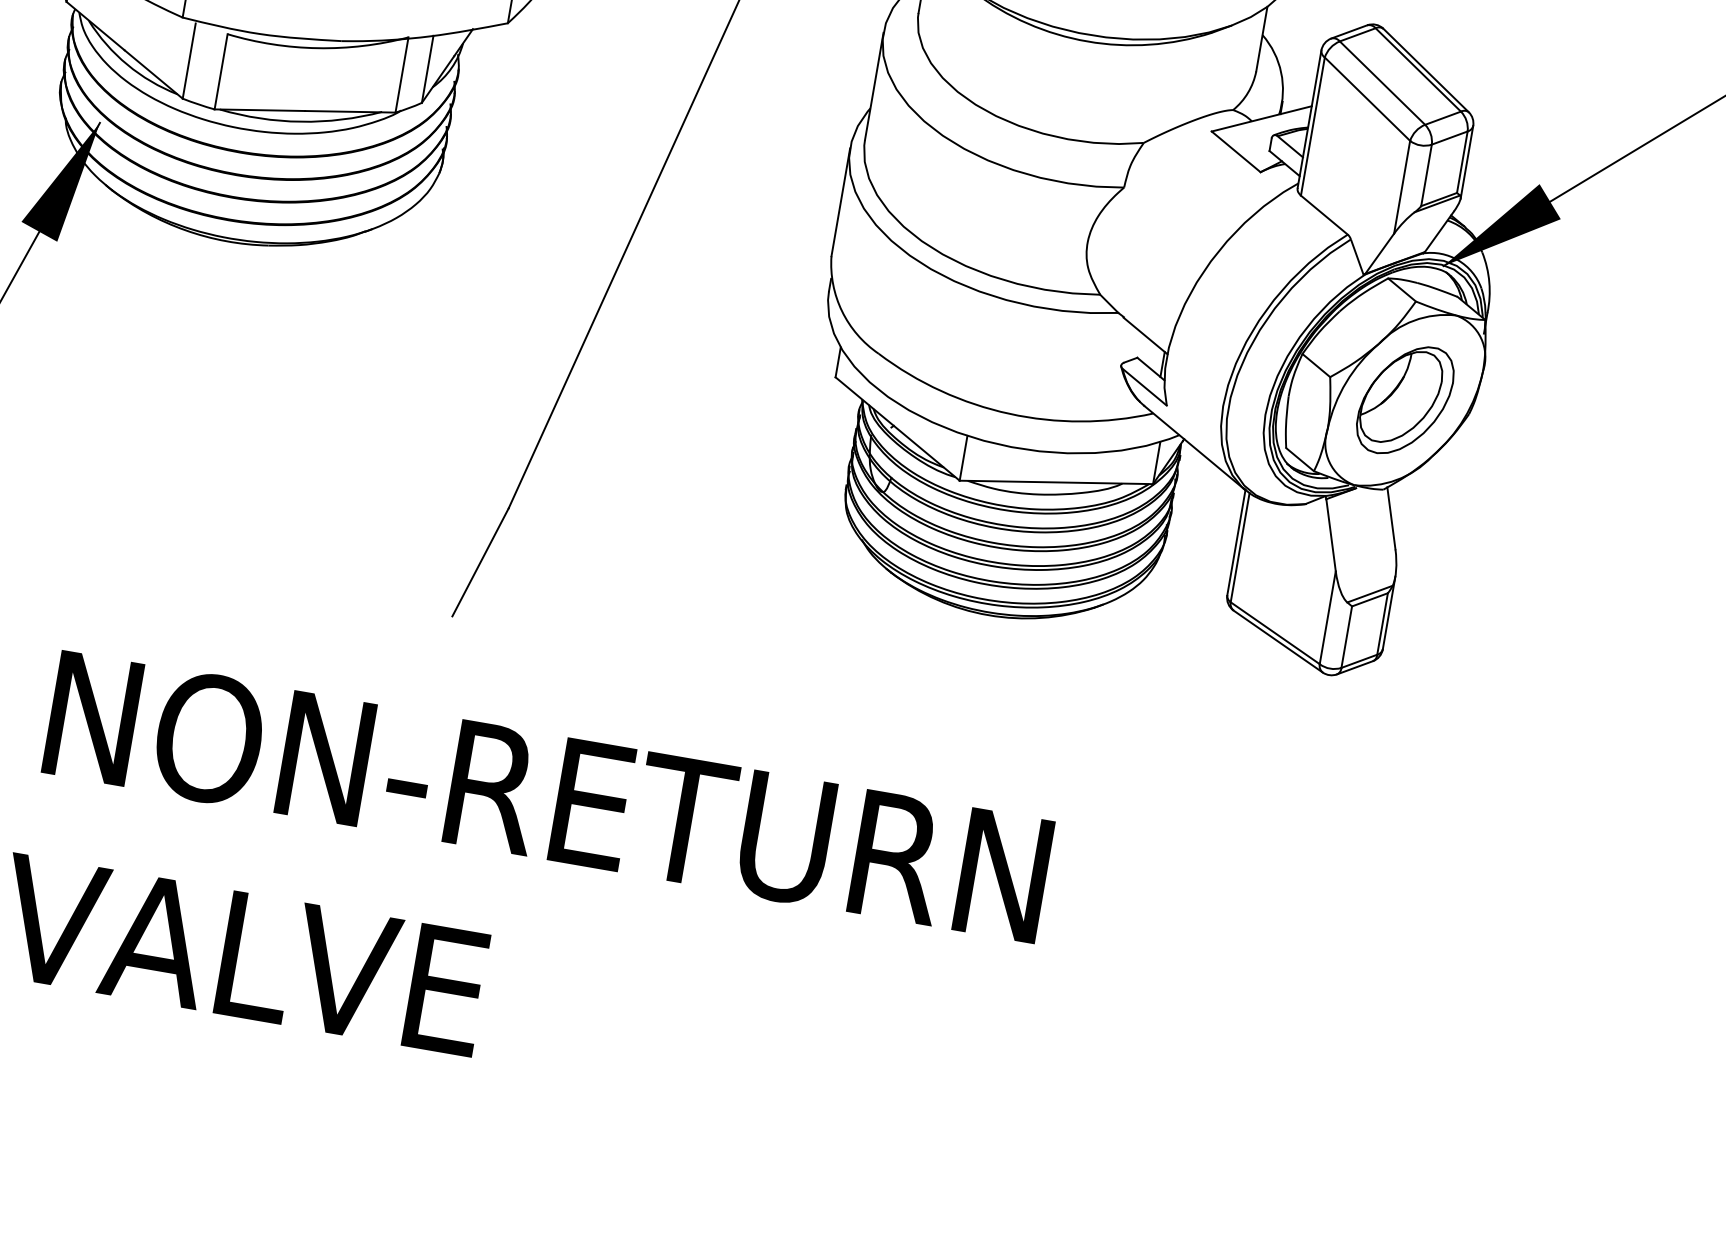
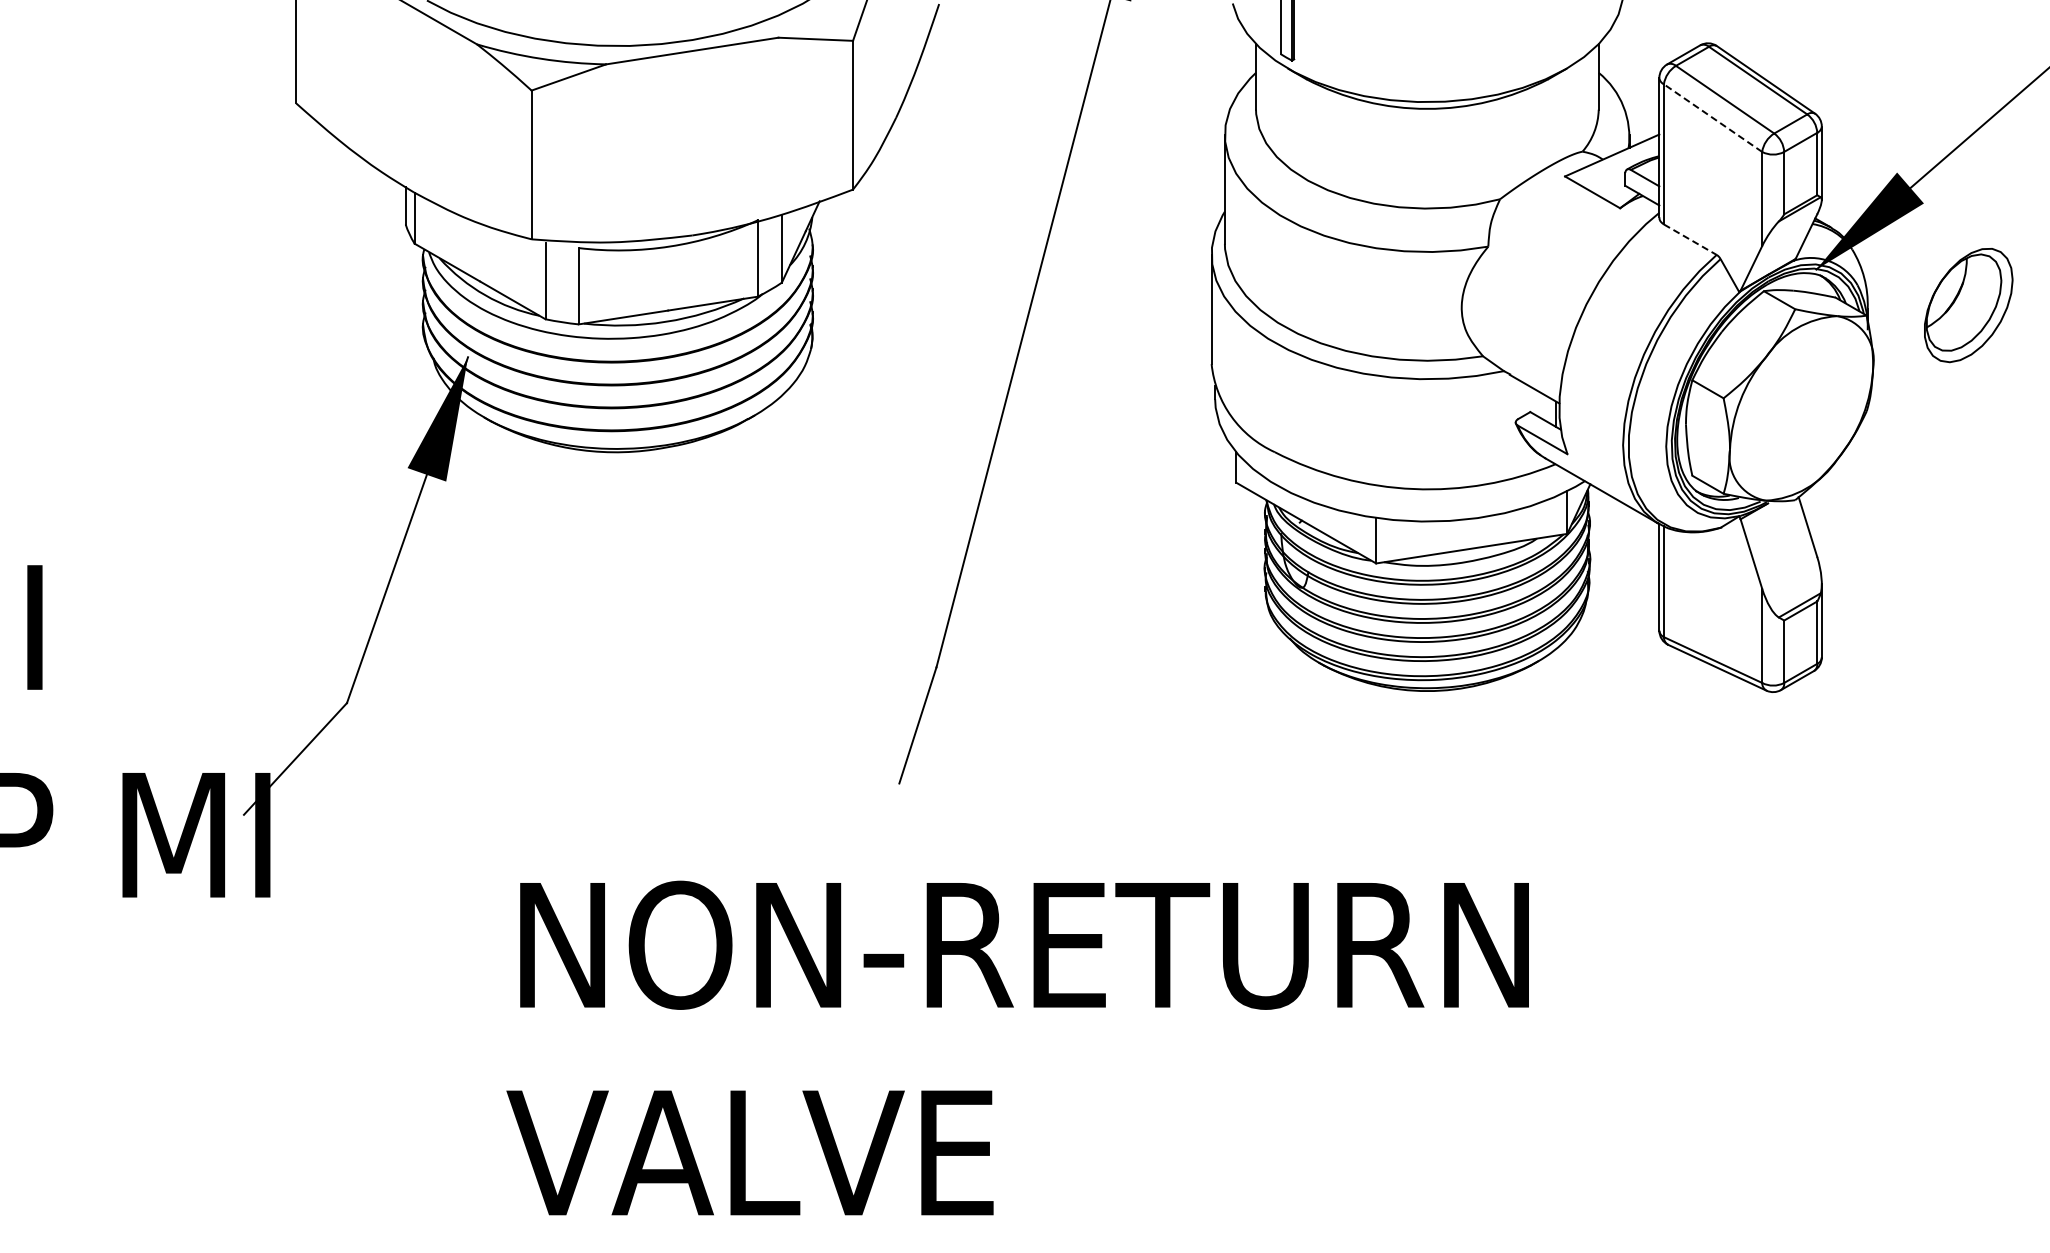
line: (1367, 99) -> (1713, 118), solid -> dashed
line: (1324, 214) -> (1690, 239), solid -> dashed
part: (1405, 400) -> (1968, 305), moved

